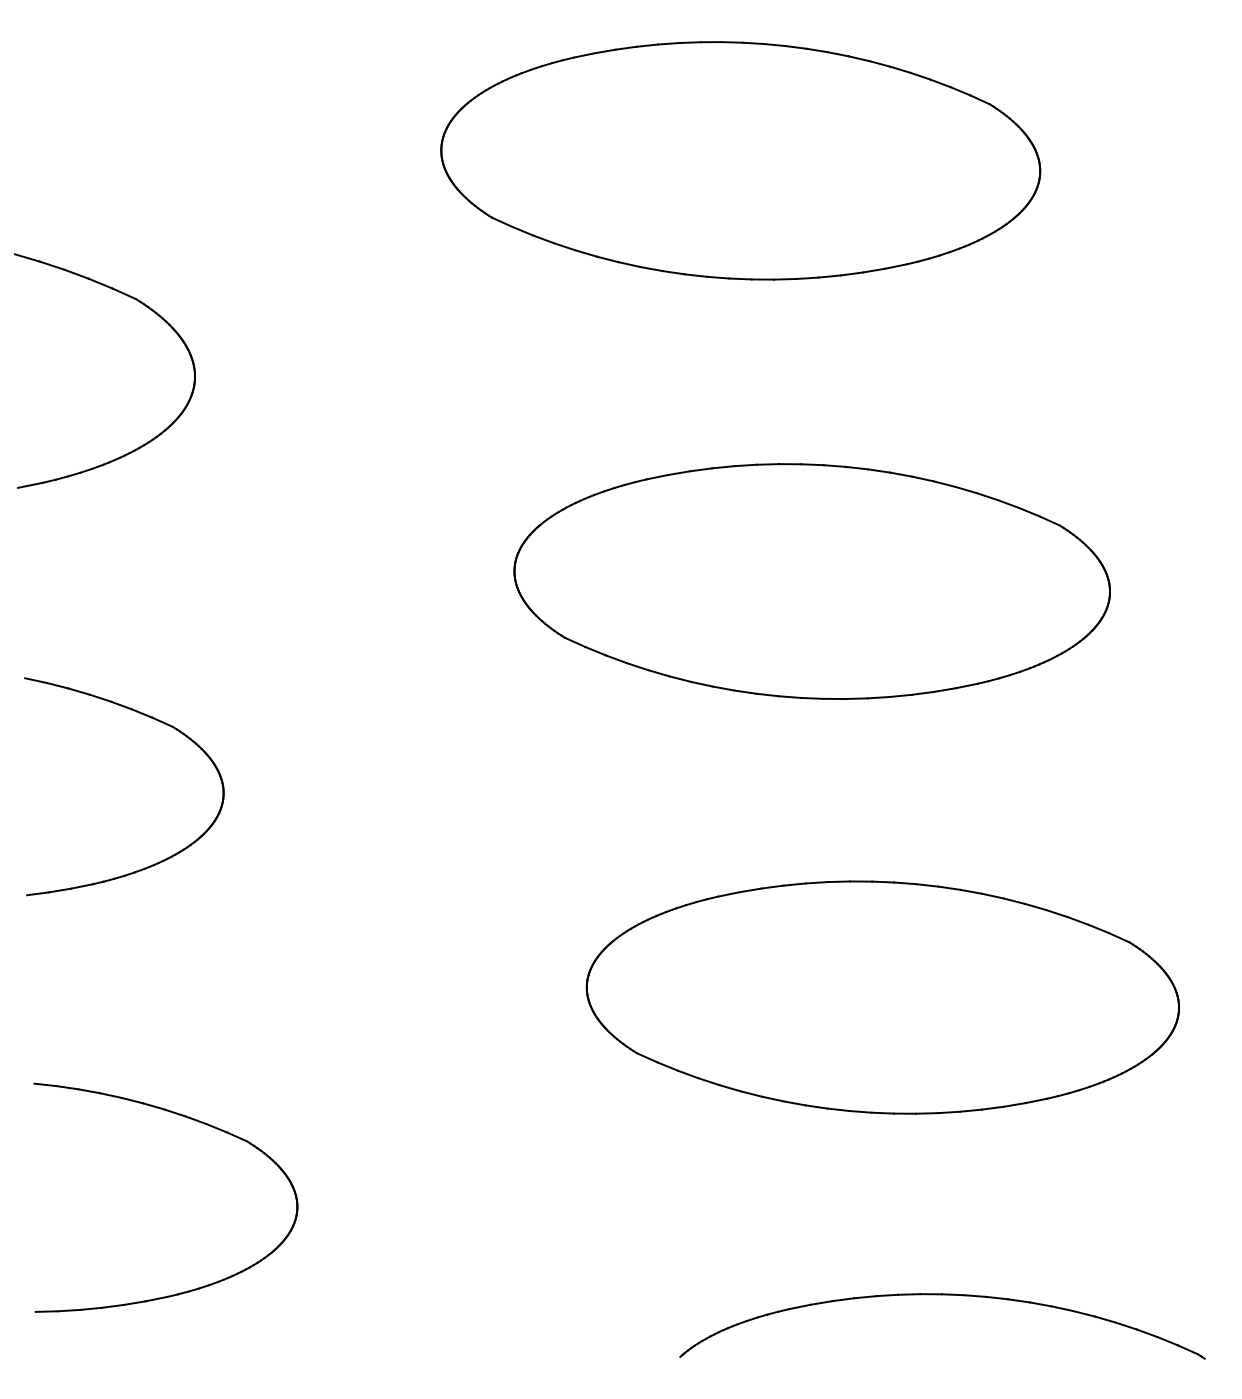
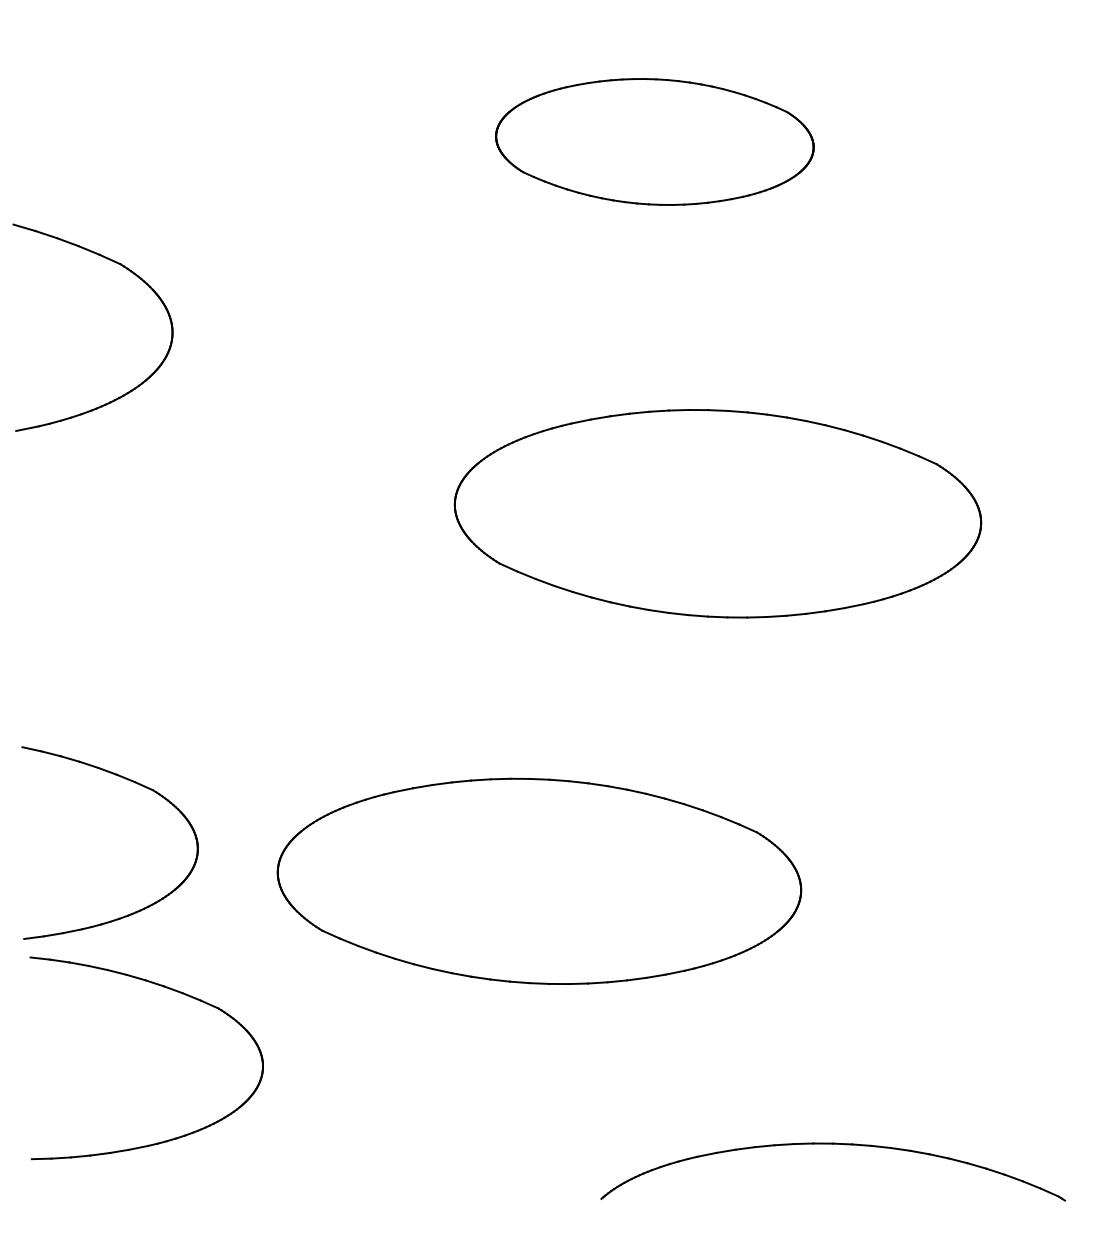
part: (740, 160) -> (654, 141), size x0.6
part: (149, 718) -> (132, 782), moved
part: (882, 996) -> (539, 880), moved

